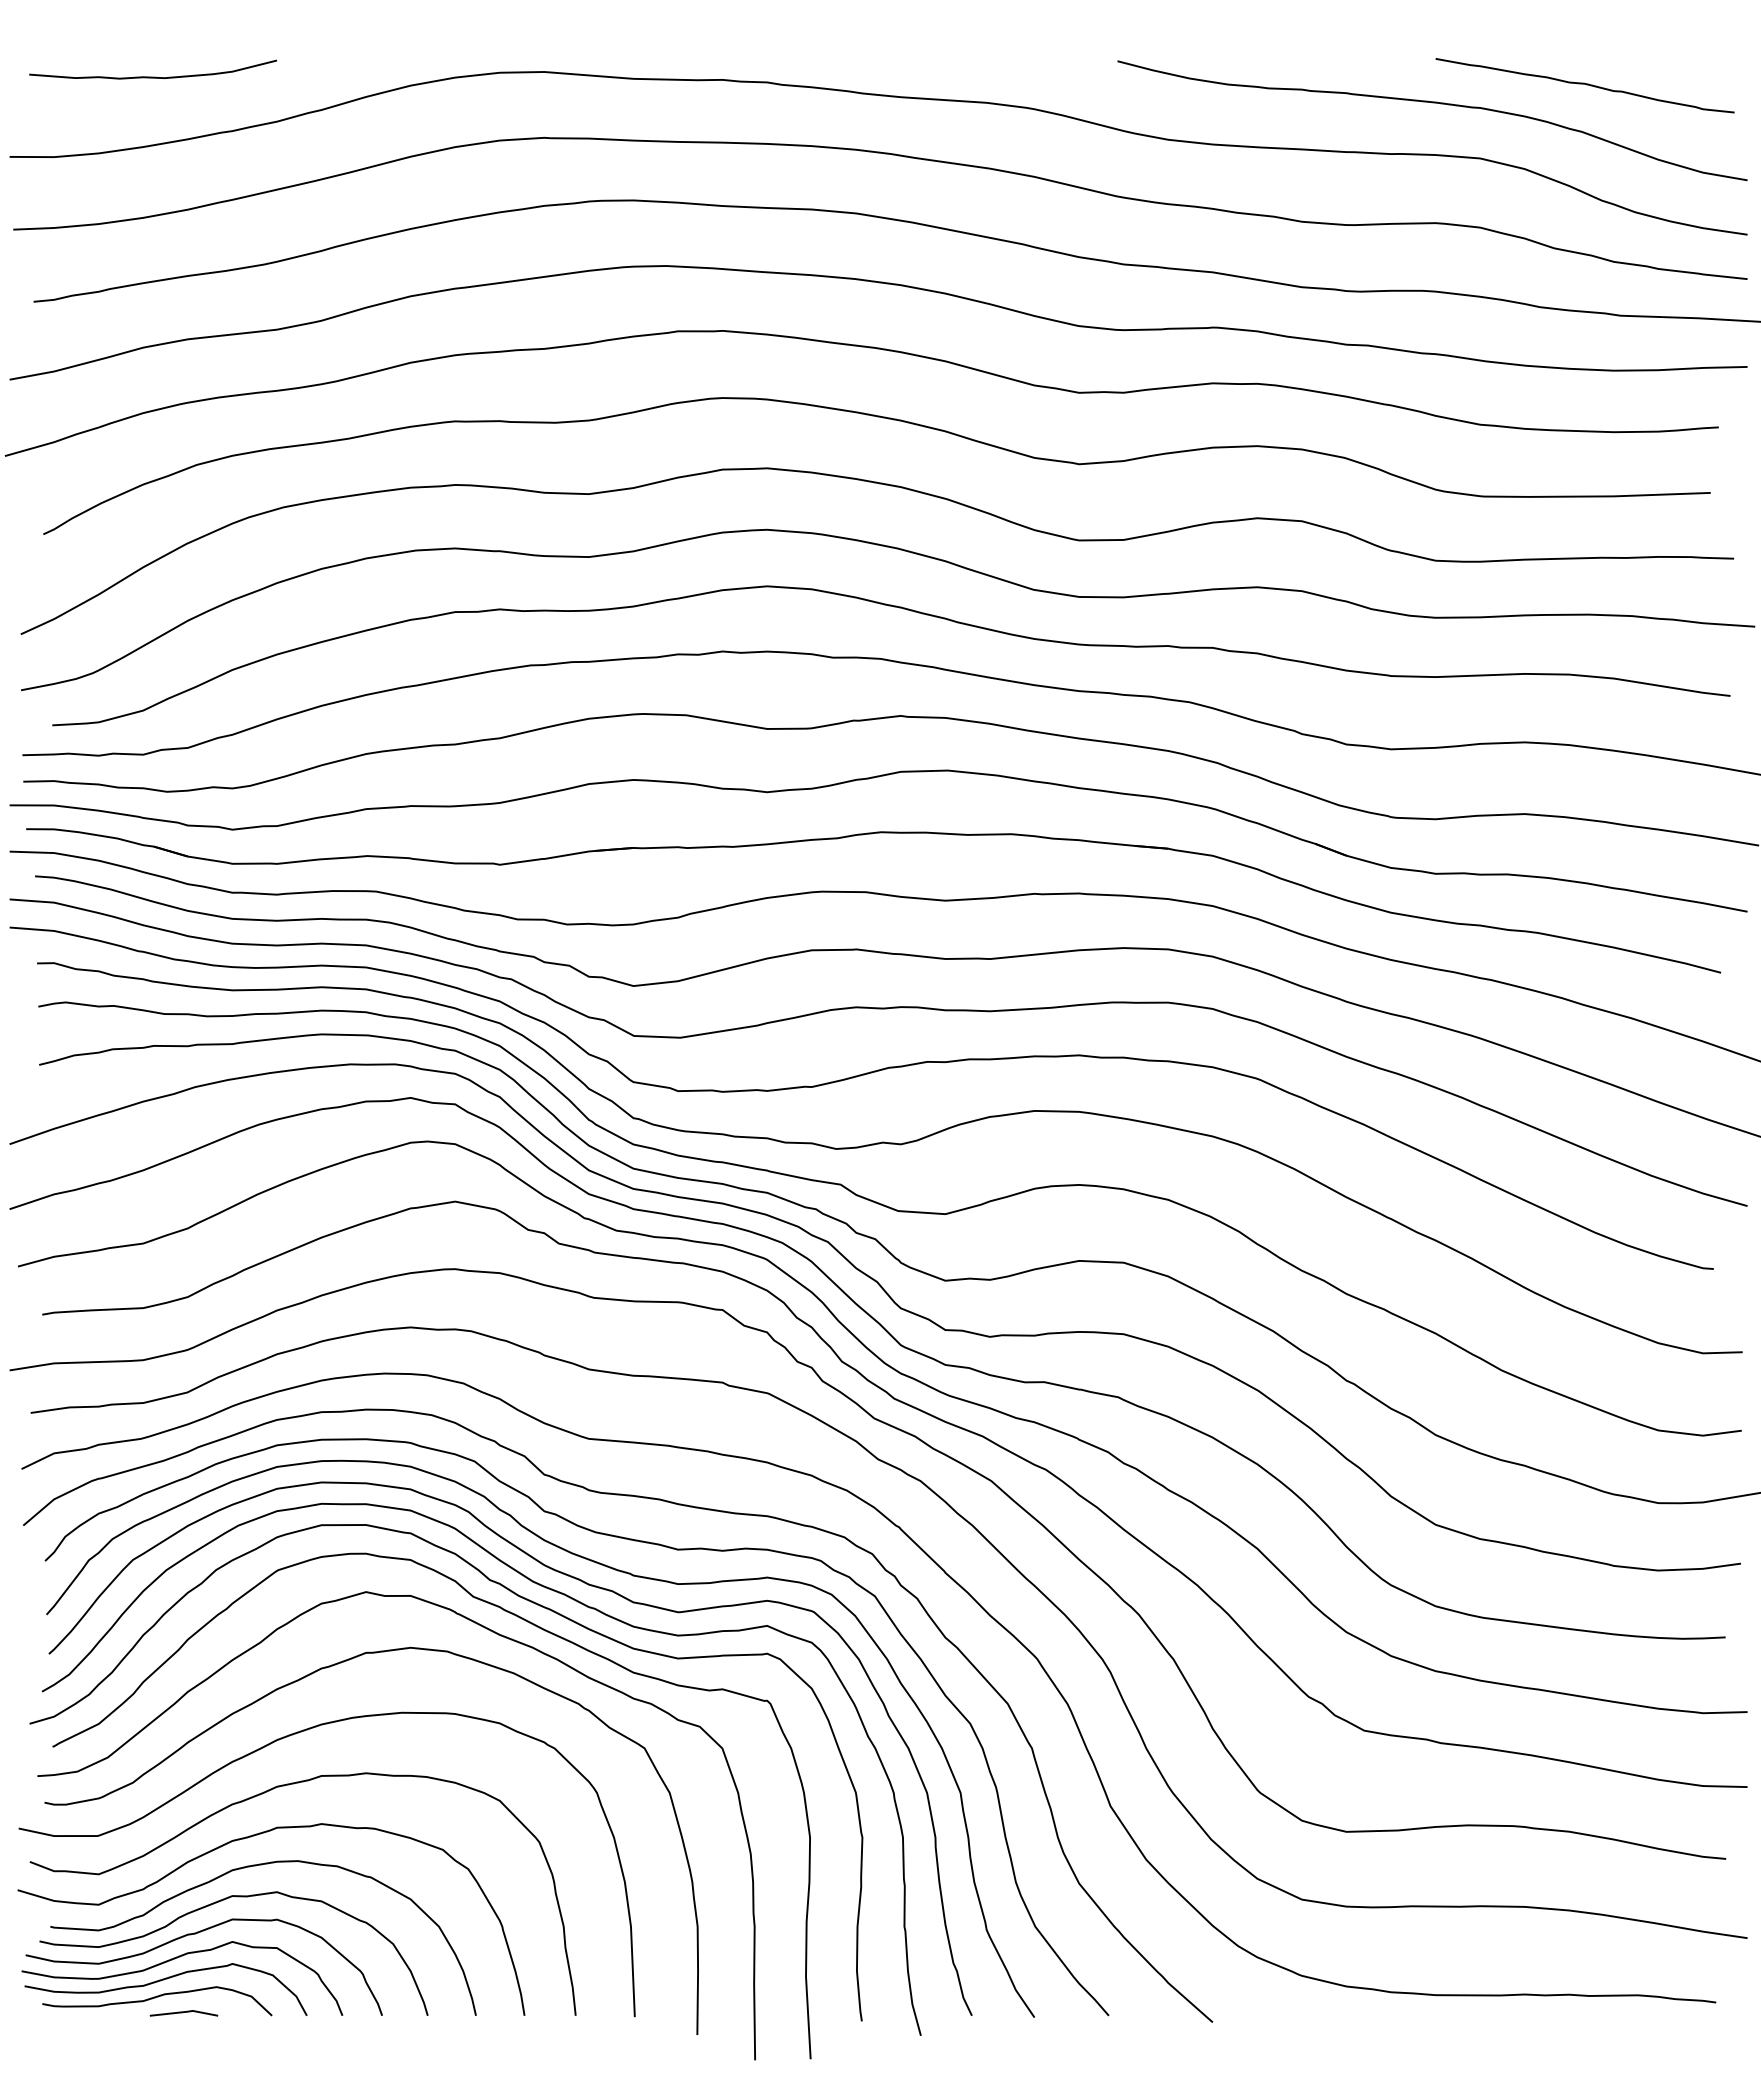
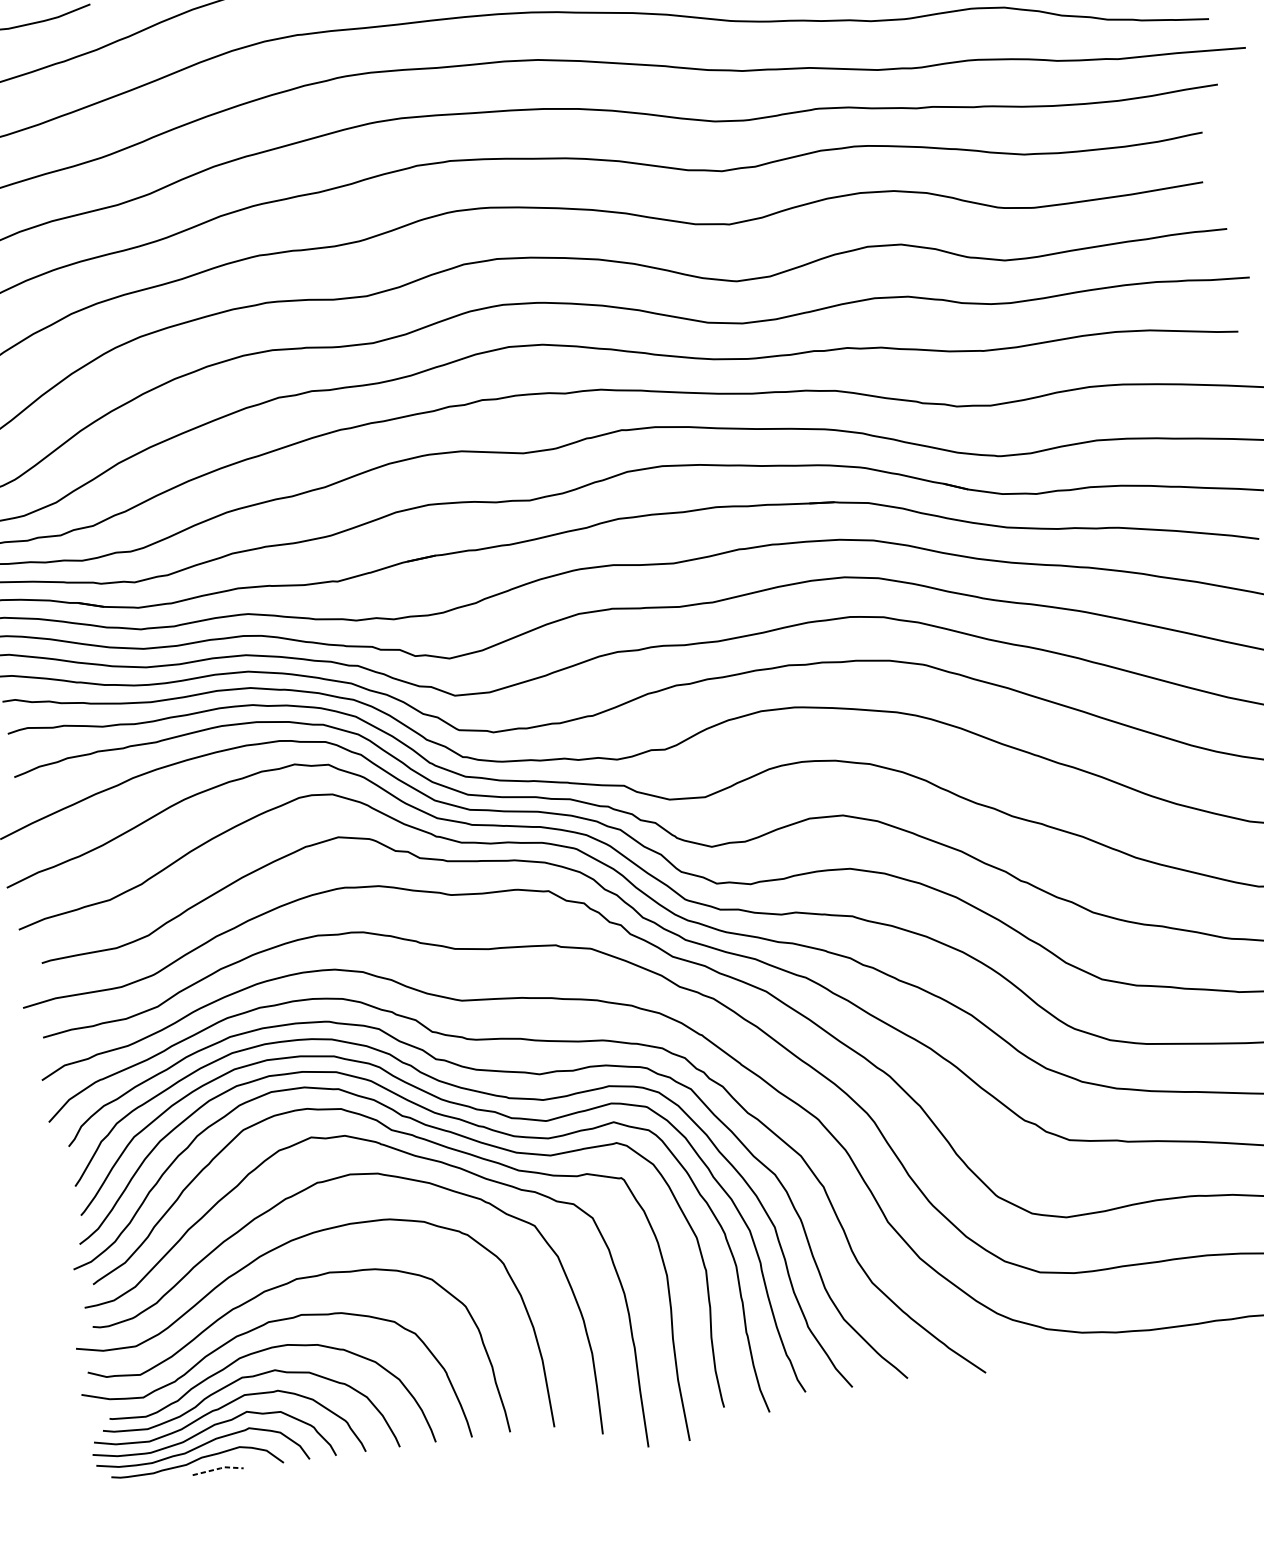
line: (184, 2012) -> (218, 1469), solid -> dashed

